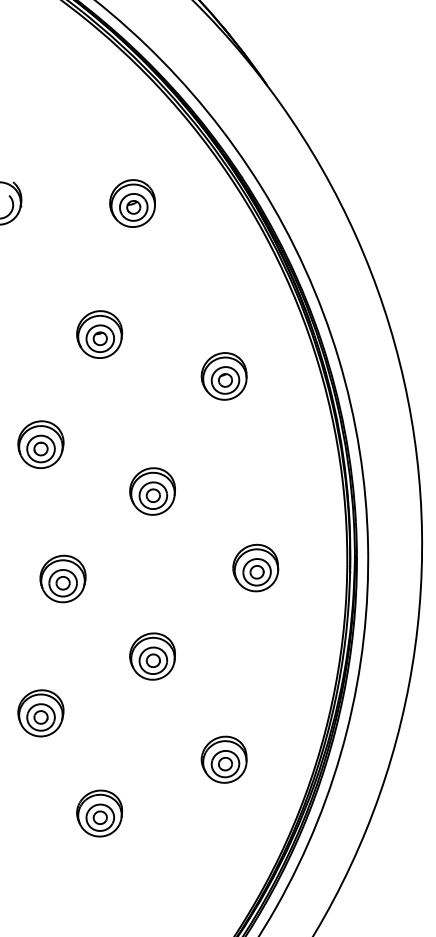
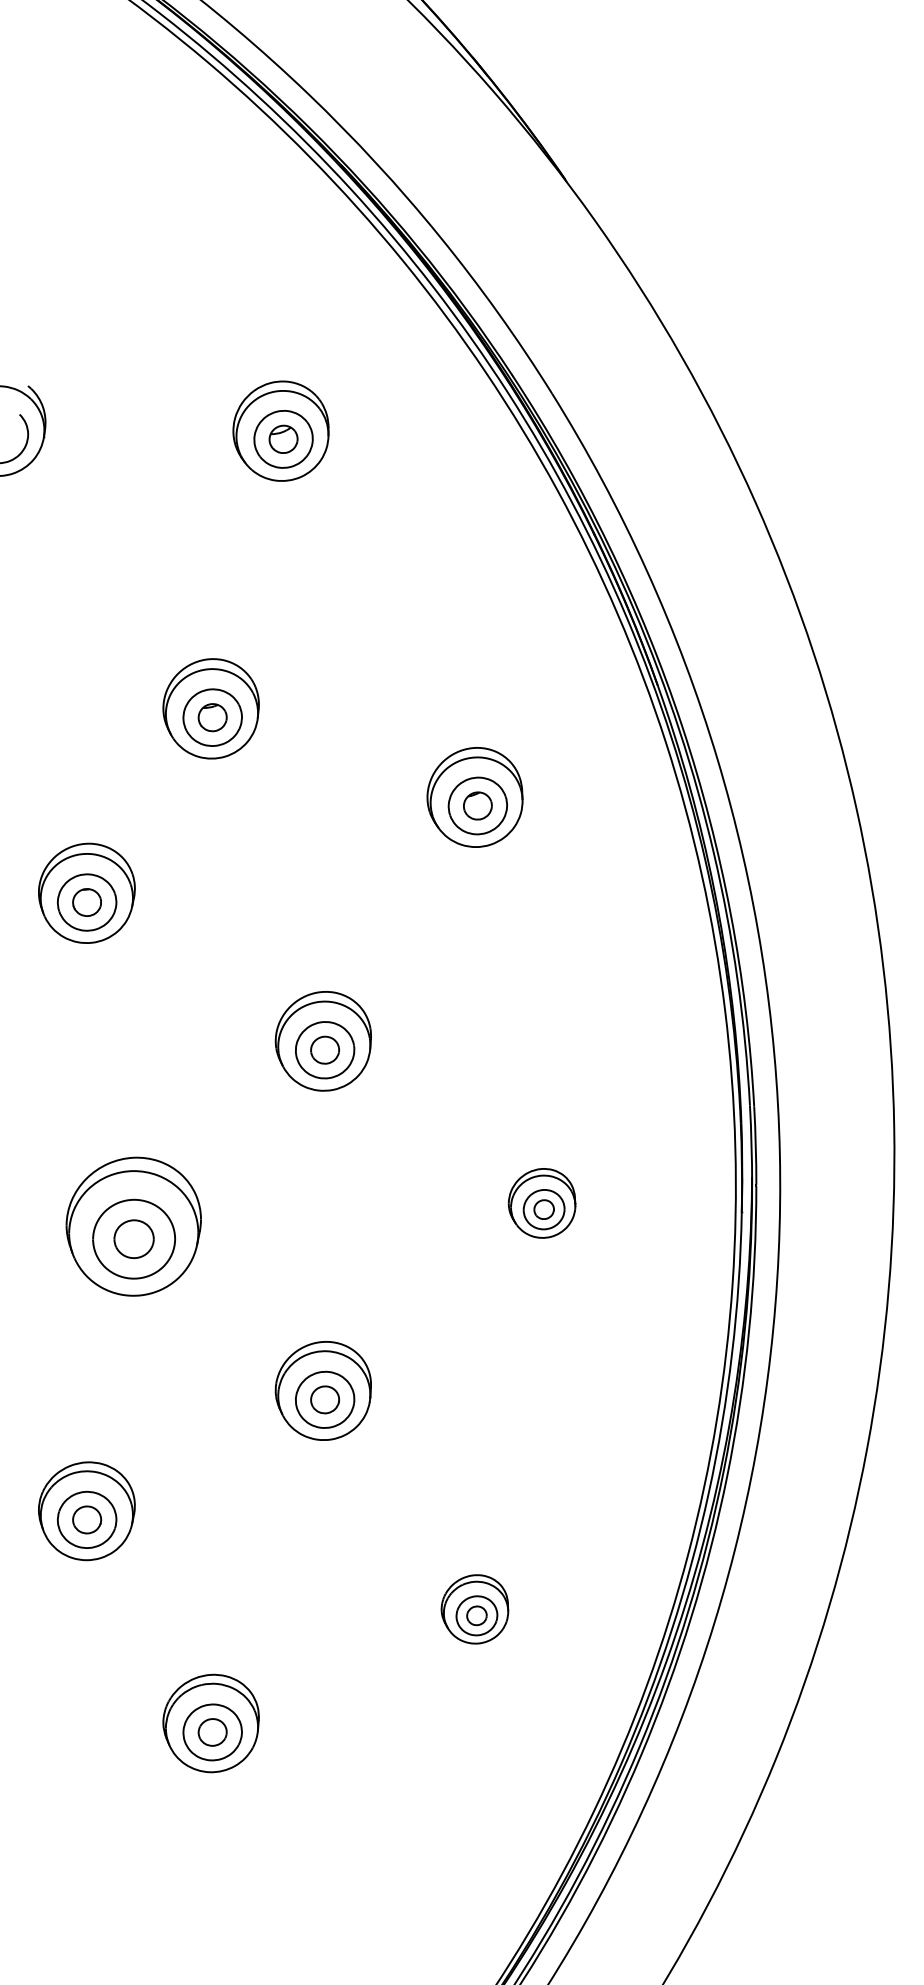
part: (40, 444) -> (85, 892), moved
part: (255, 567) -> (541, 1202), size x0.7
part: (62, 578) -> (132, 1225), size x1.4
part: (223, 759) -> (473, 1608), size x0.7

